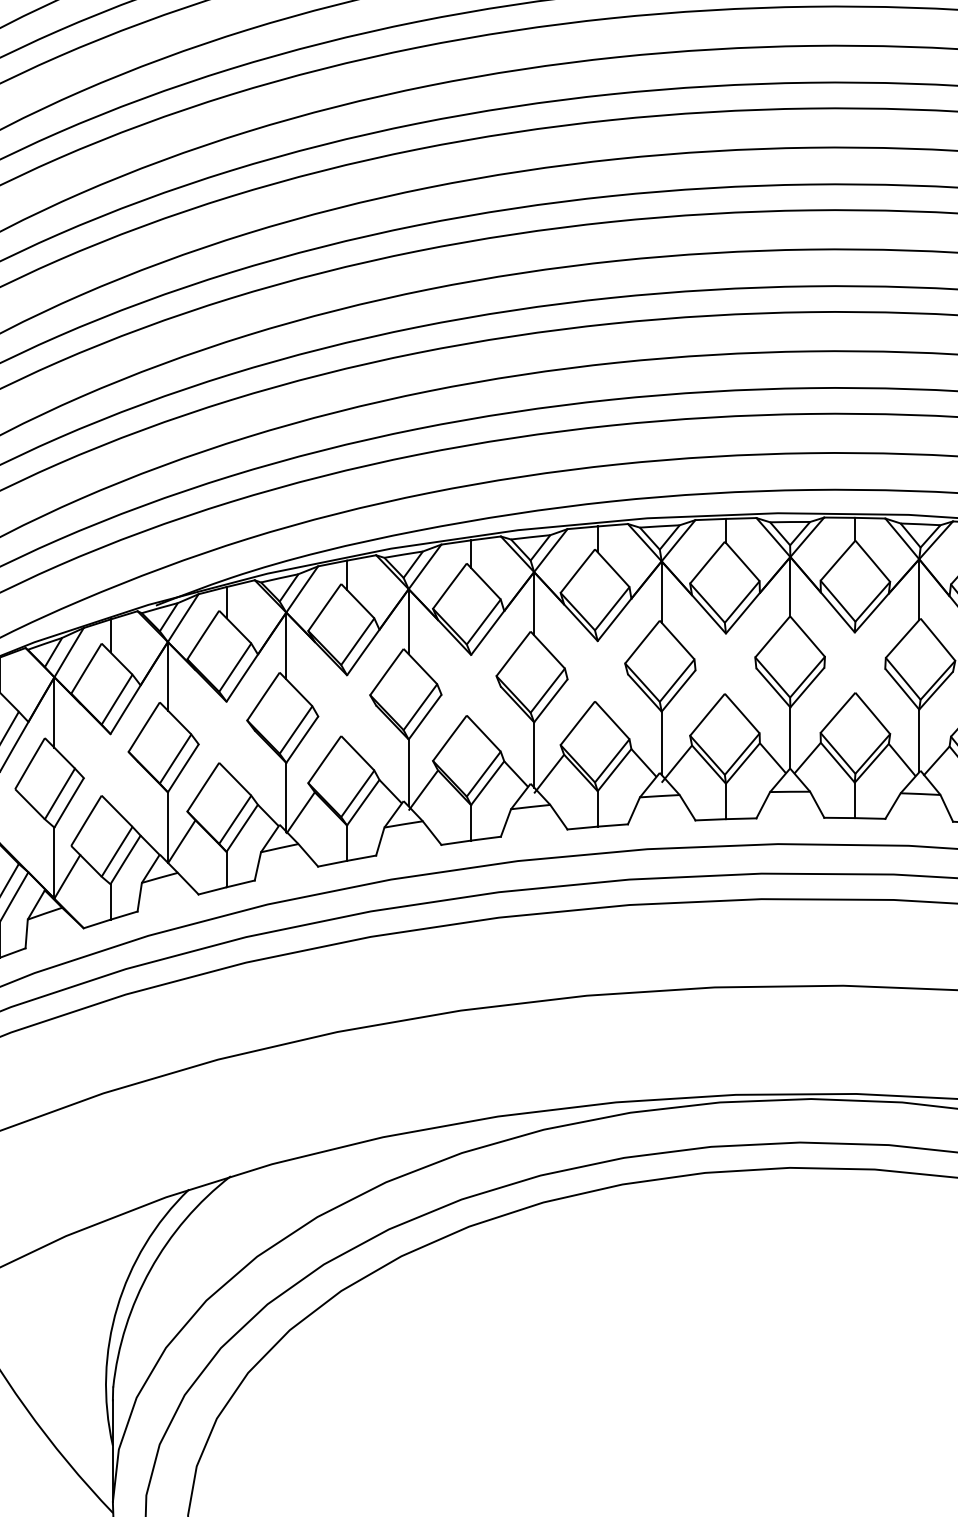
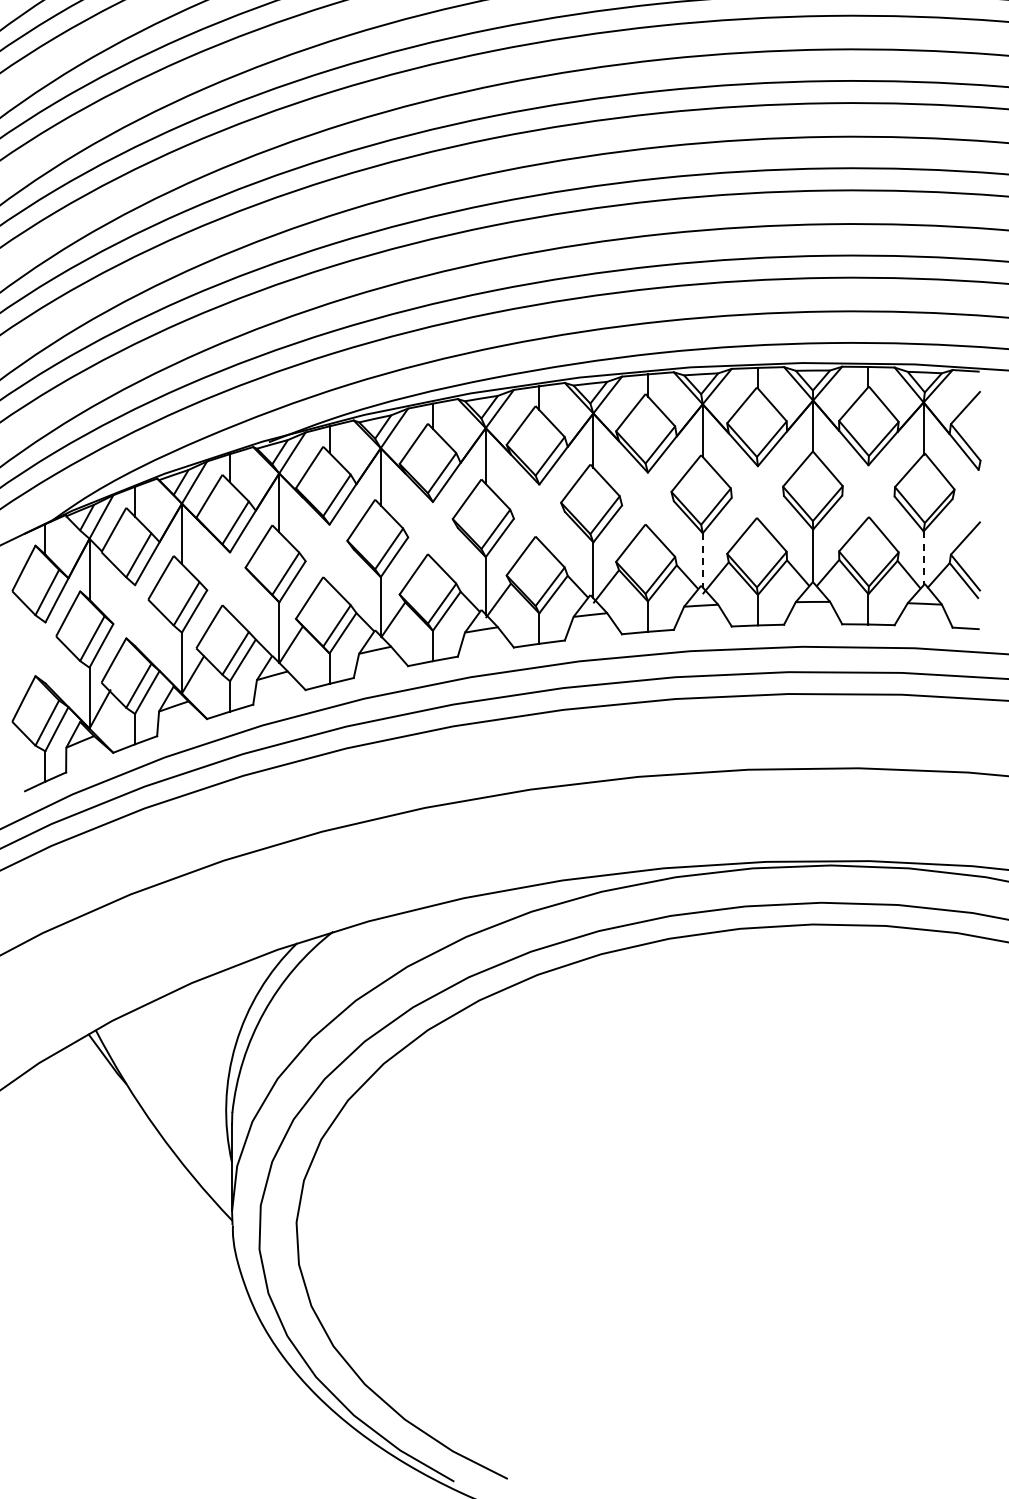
line: (919, 741) -> (923, 558), solid -> dashed
line: (661, 743) -> (702, 560), solid -> dashed

